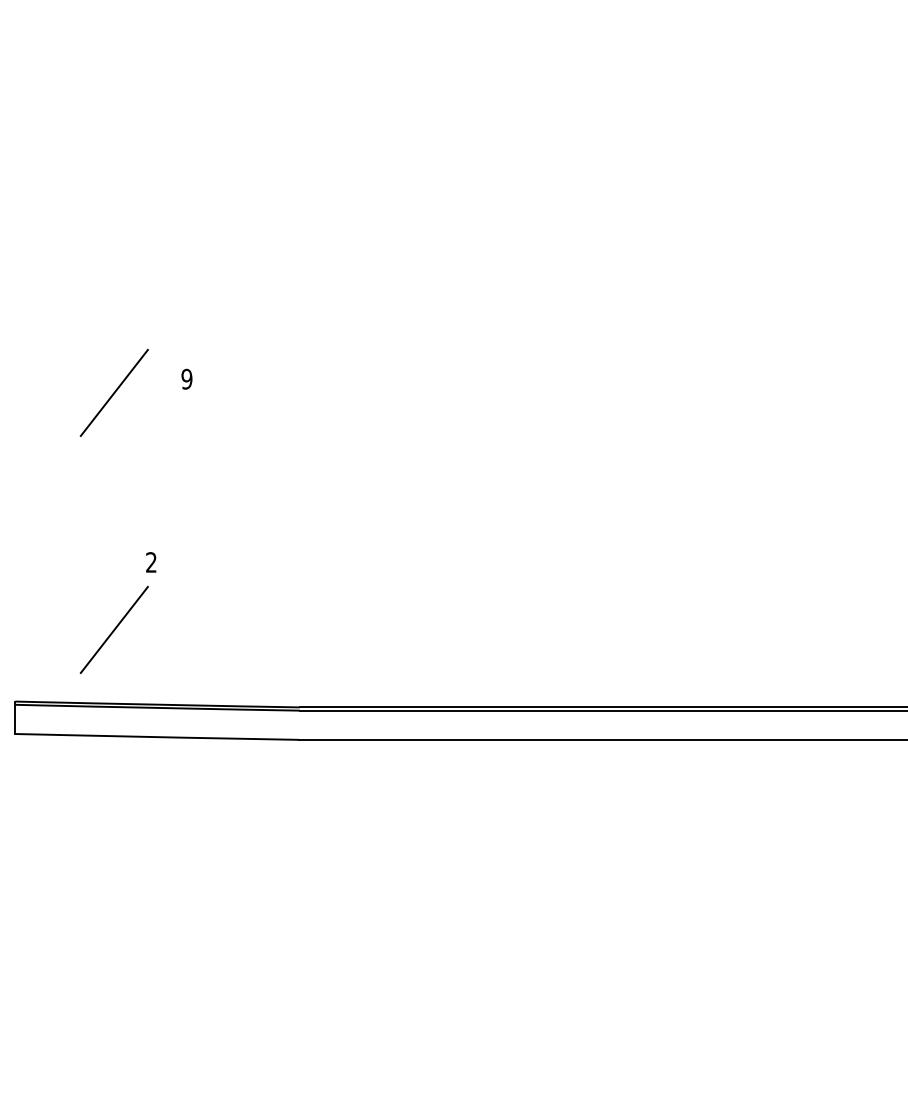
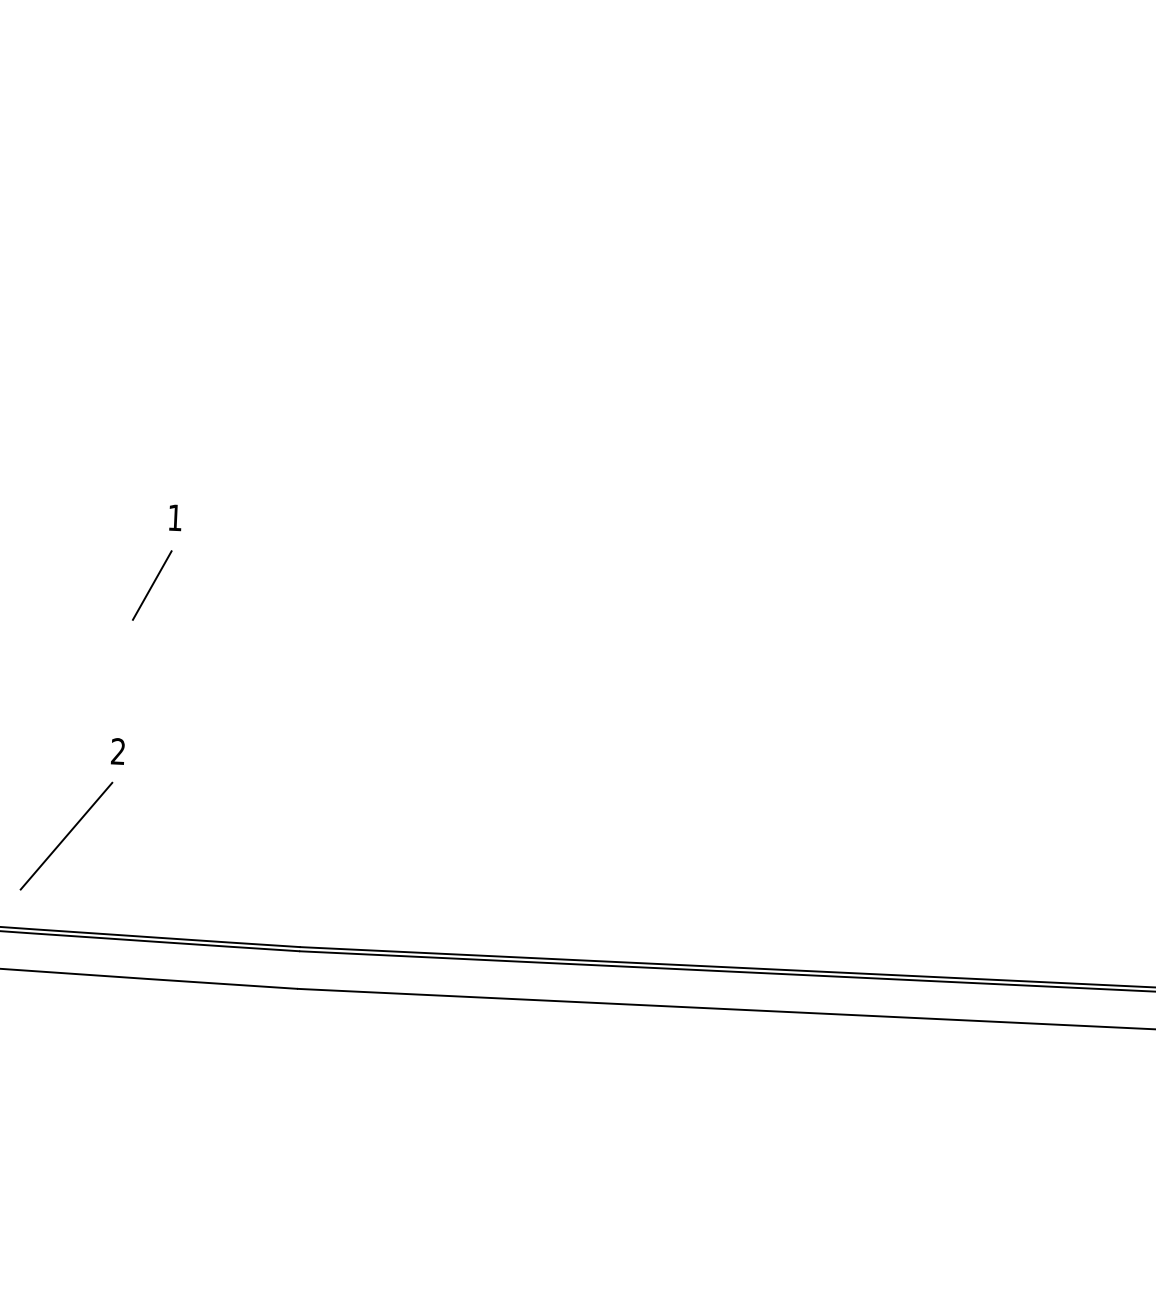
text: (186, 378) -> (174, 516), 9 -> 1
line: (113, 392) -> (79, 530), removed
line: (171, 432) -> (152, 585), added

